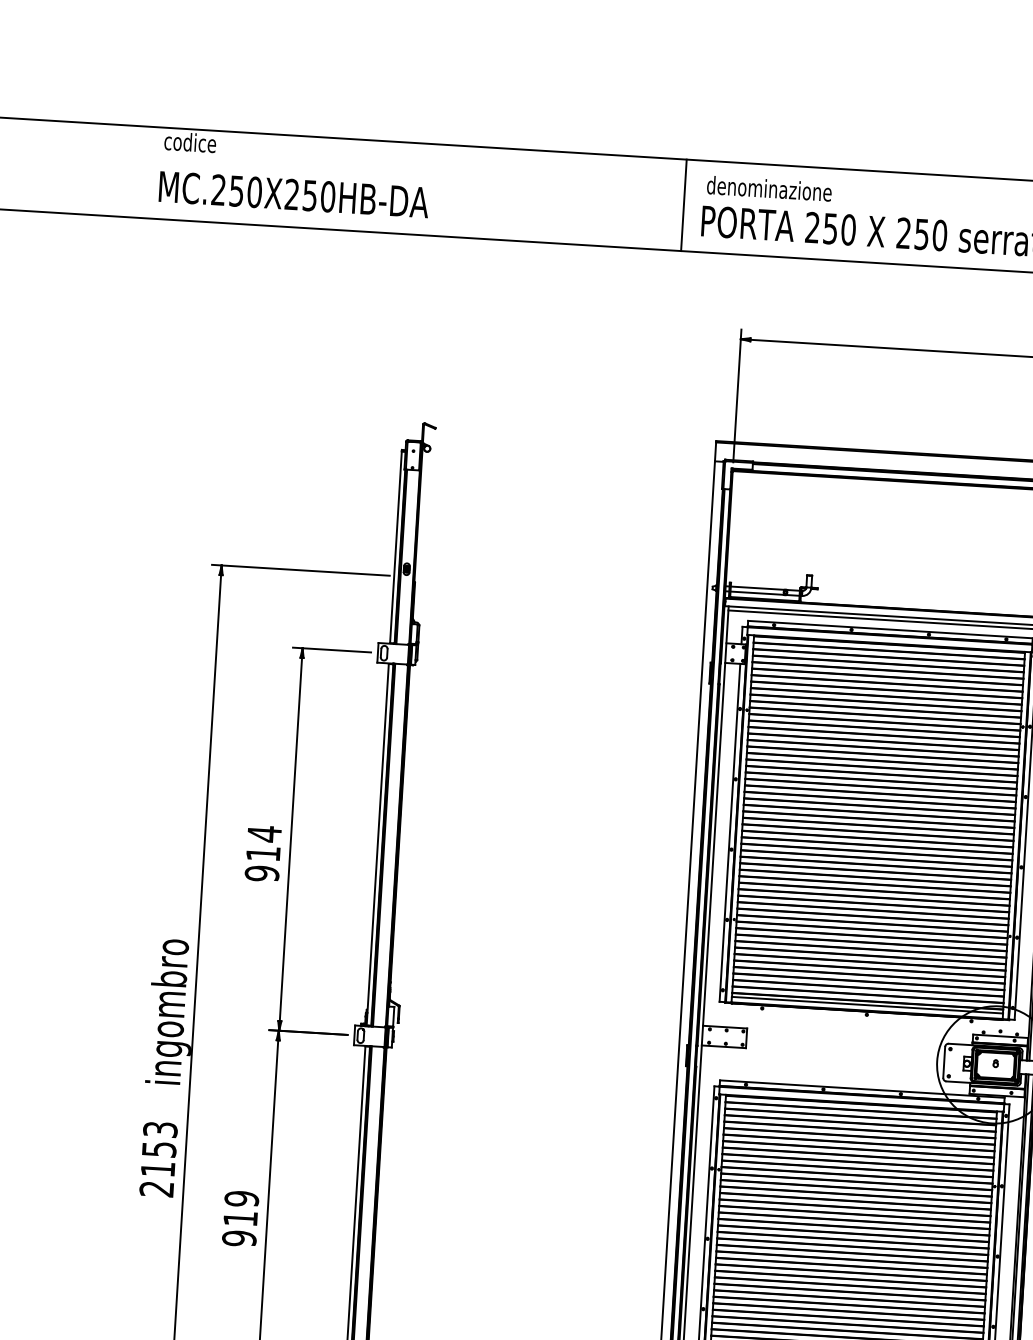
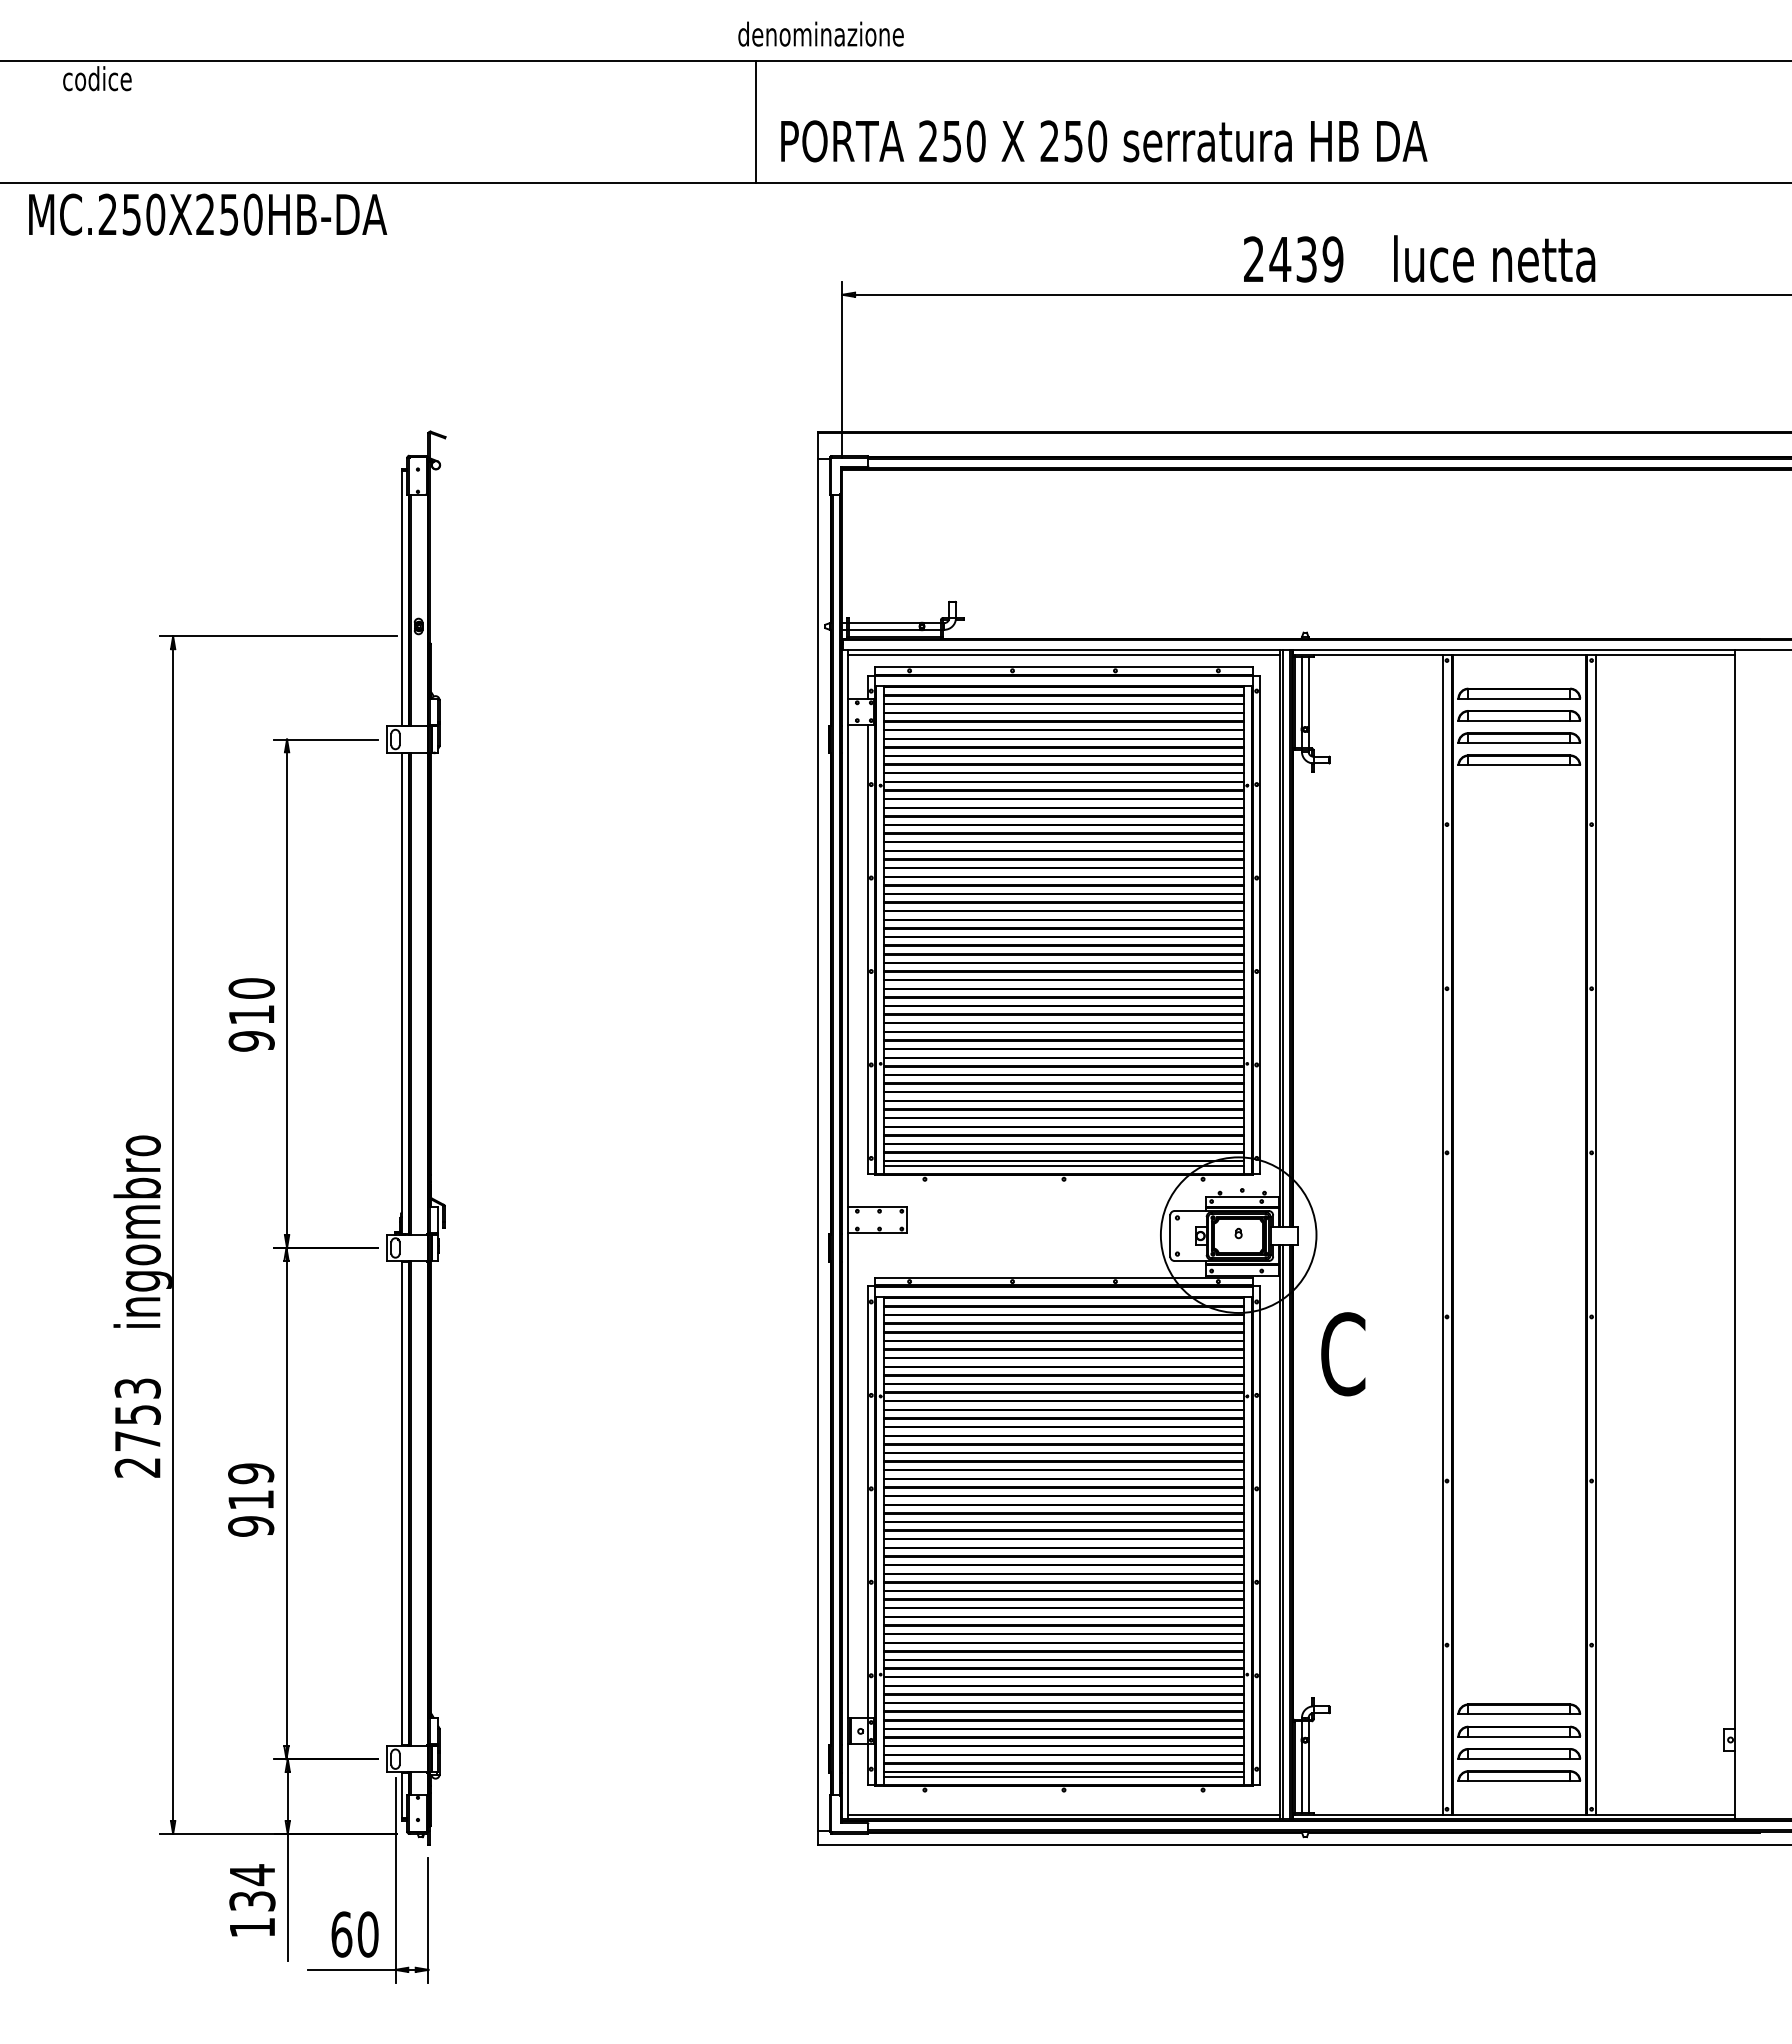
text: (769, 188) -> (820, 33), moved
text: (294, 194) -> (208, 214), moved
text: (264, 833) -> (251, 988), 914 -> 910
text: (157, 1168) -> (137, 1440), 2153 -> 2753

